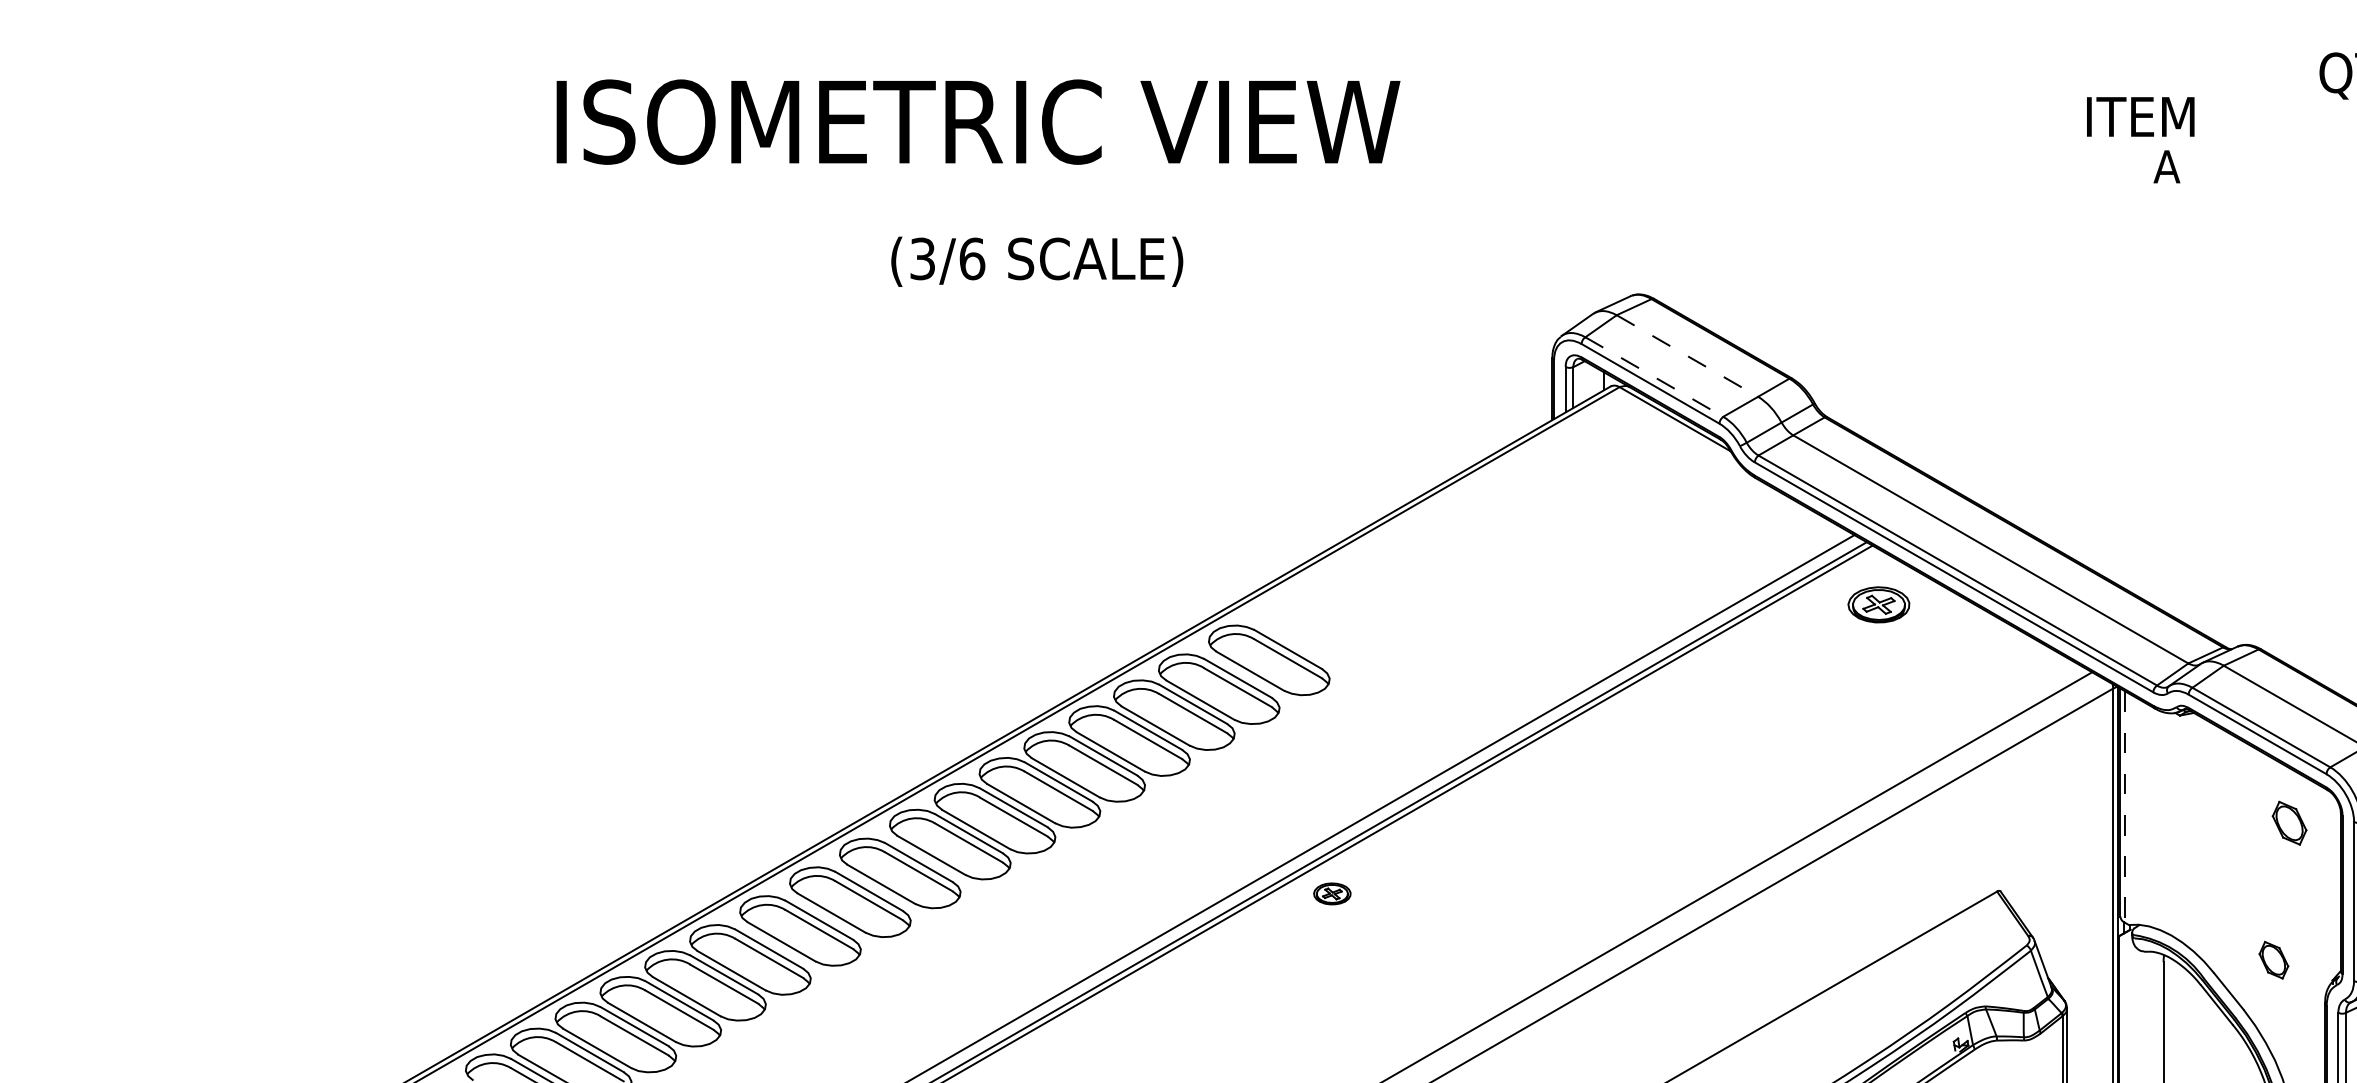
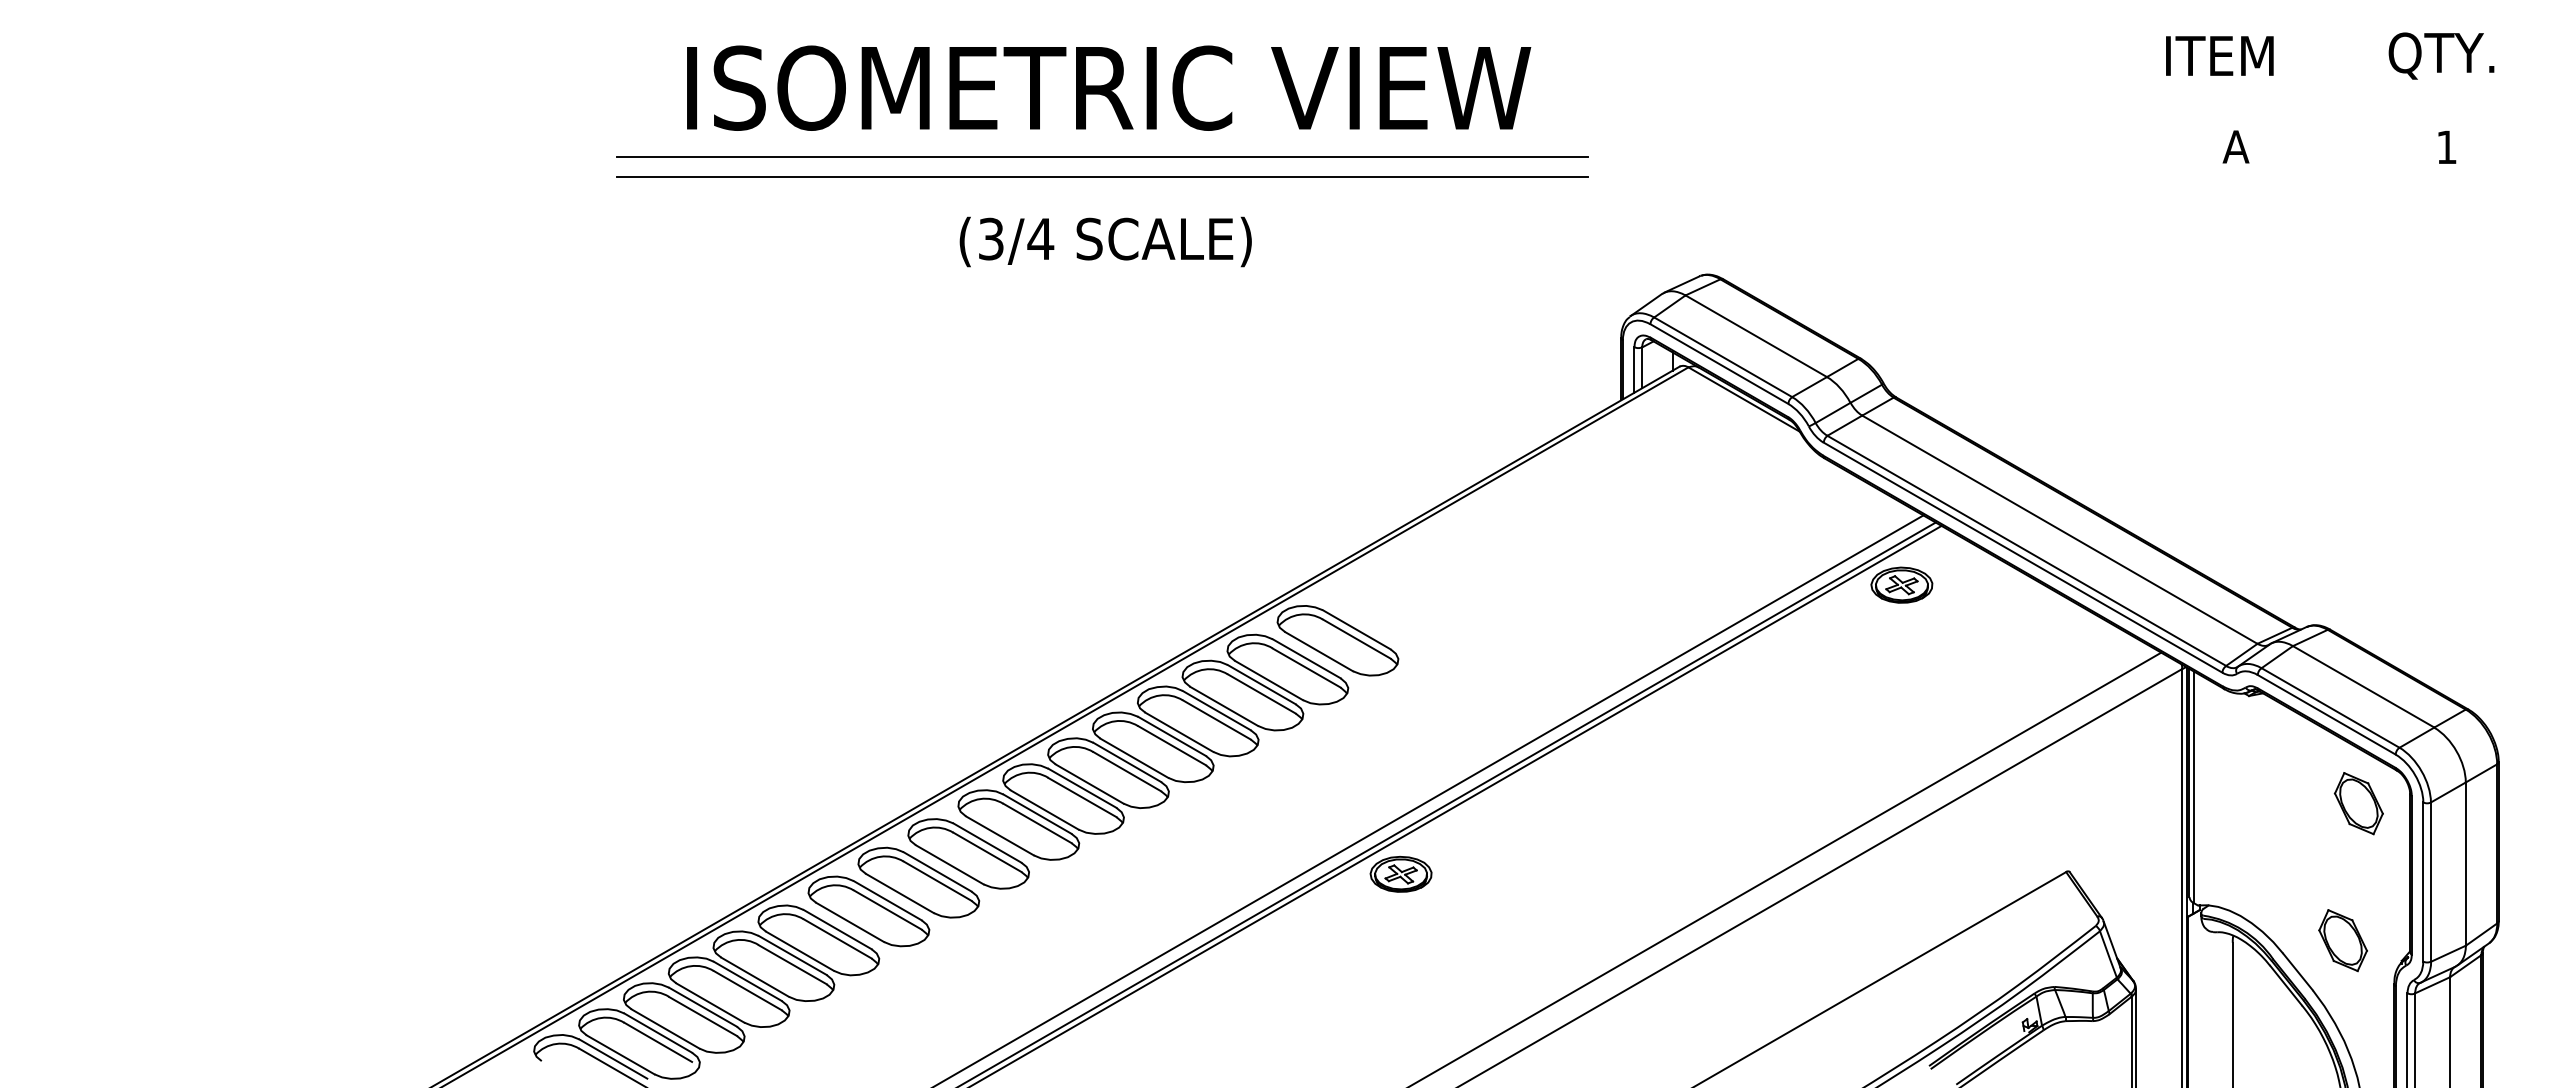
text: (2140, 116) -> (2219, 55), moved
text: (978, 121) -> (1109, 87), moved
line: (1033, 176) -> (1102, 156), added
line: (1033, 197) -> (1102, 177), added
text: (971, 258) -> (1040, 238), (3/6 -> (3/4
line: (1687, 356) -> (1756, 336), dashed -> solid
line: (1654, 377) -> (1723, 357), dashed -> solid
part: (1878, 604) -> (1901, 584), moved
line: (2125, 807) -> (2194, 787), dashed -> solid
part: (2289, 823) -> (2358, 803), size x1.43
part: (1331, 894) -> (1400, 874), size x1.67
part: (2273, 959) -> (2342, 940), size x1.67

